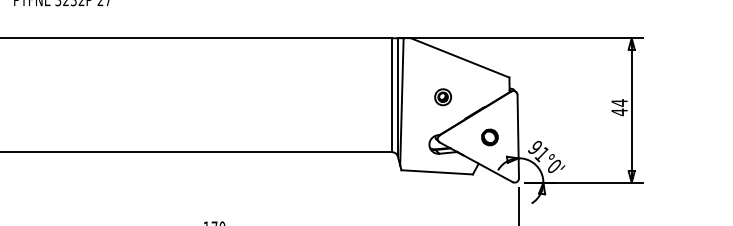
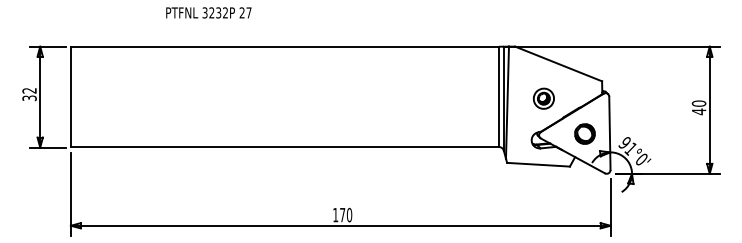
part: (442, 97) -> (543, 98), size x1.43
text: (618, 102) -> (698, 103), 44 -> 40
part: (489, 136) -> (584, 133), size x1.43

